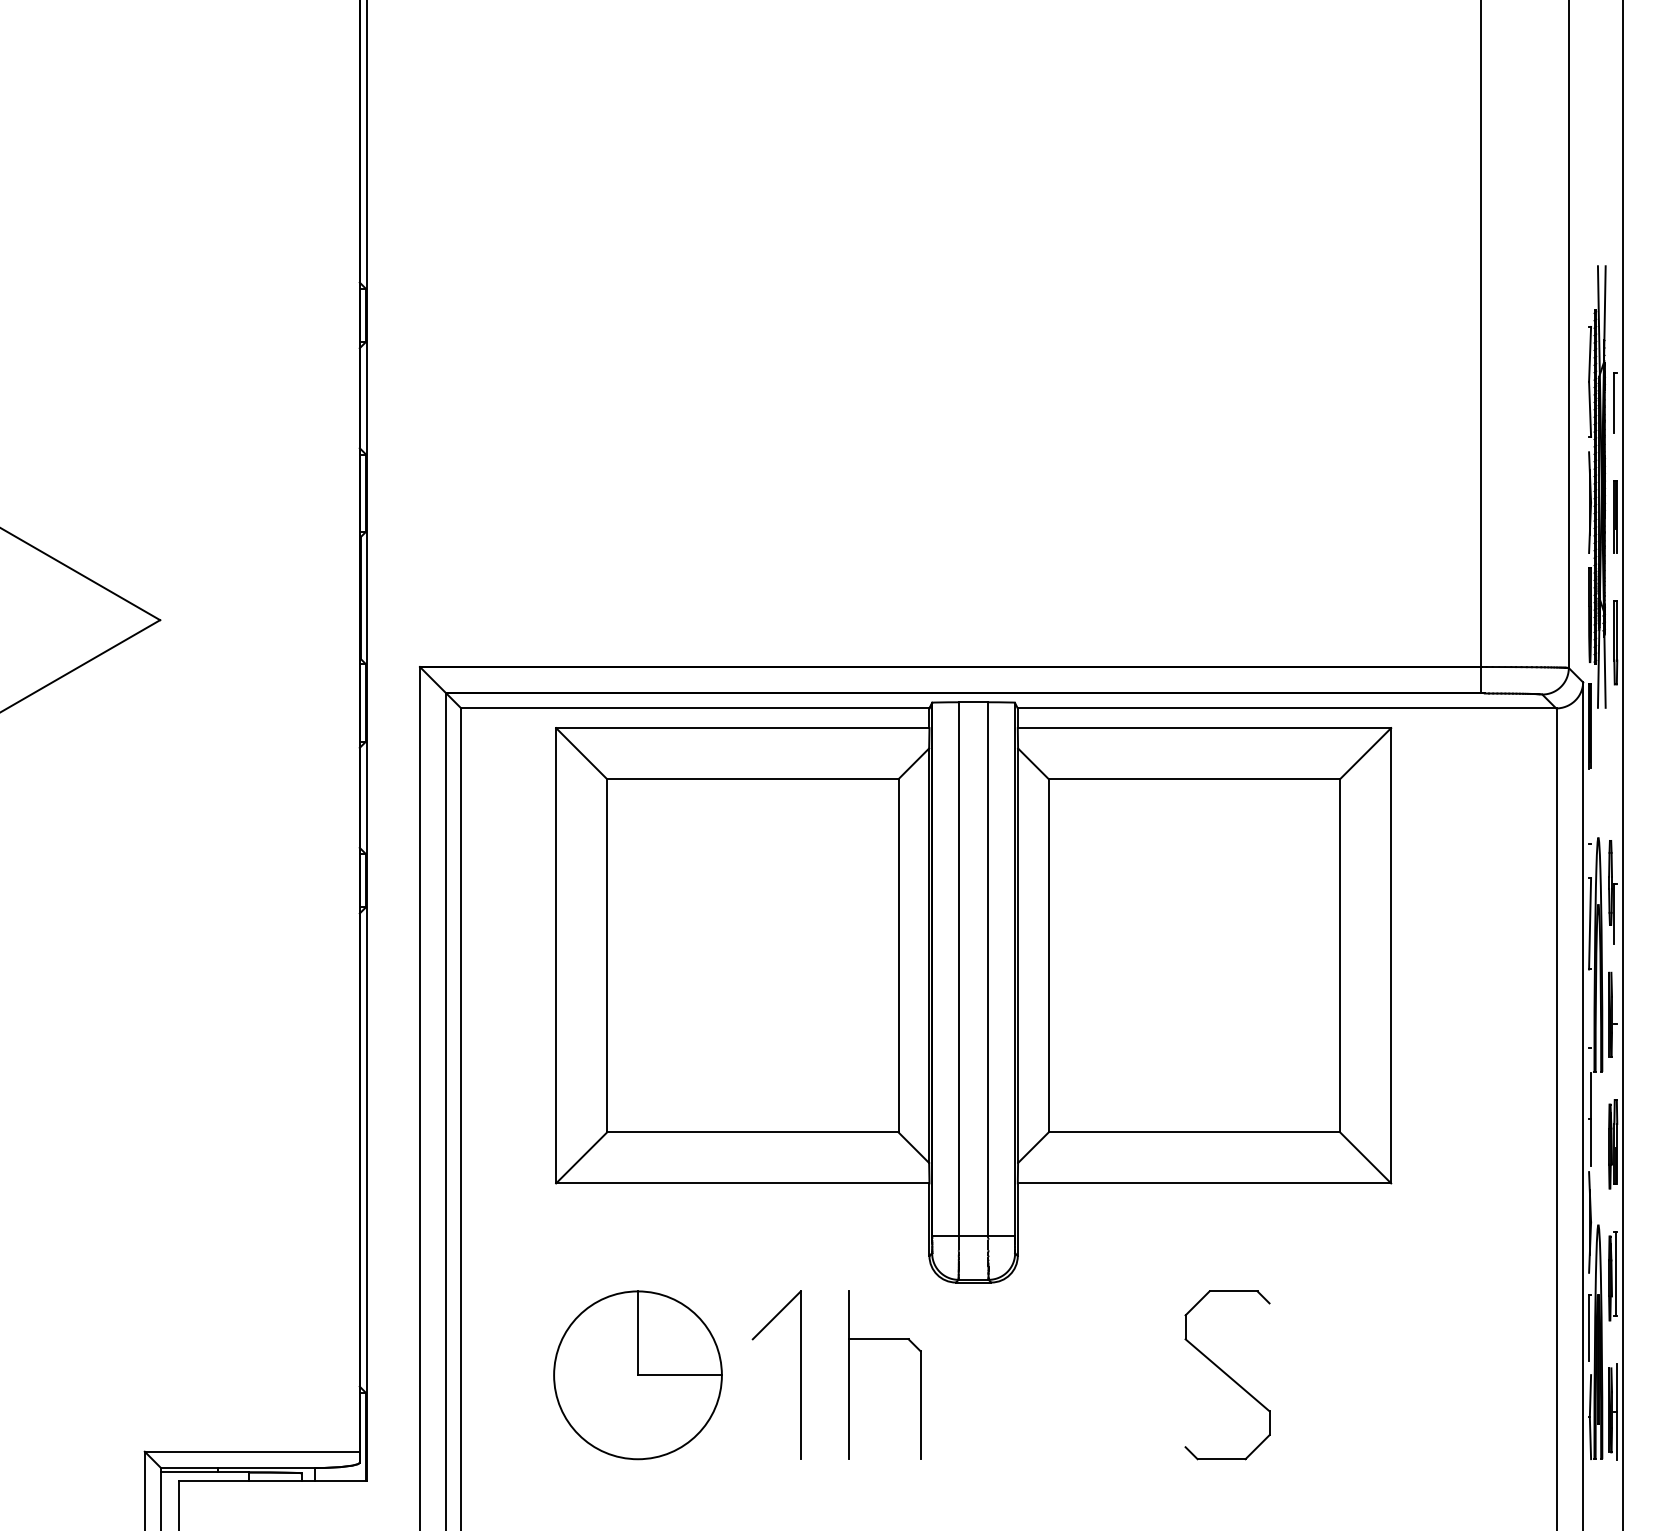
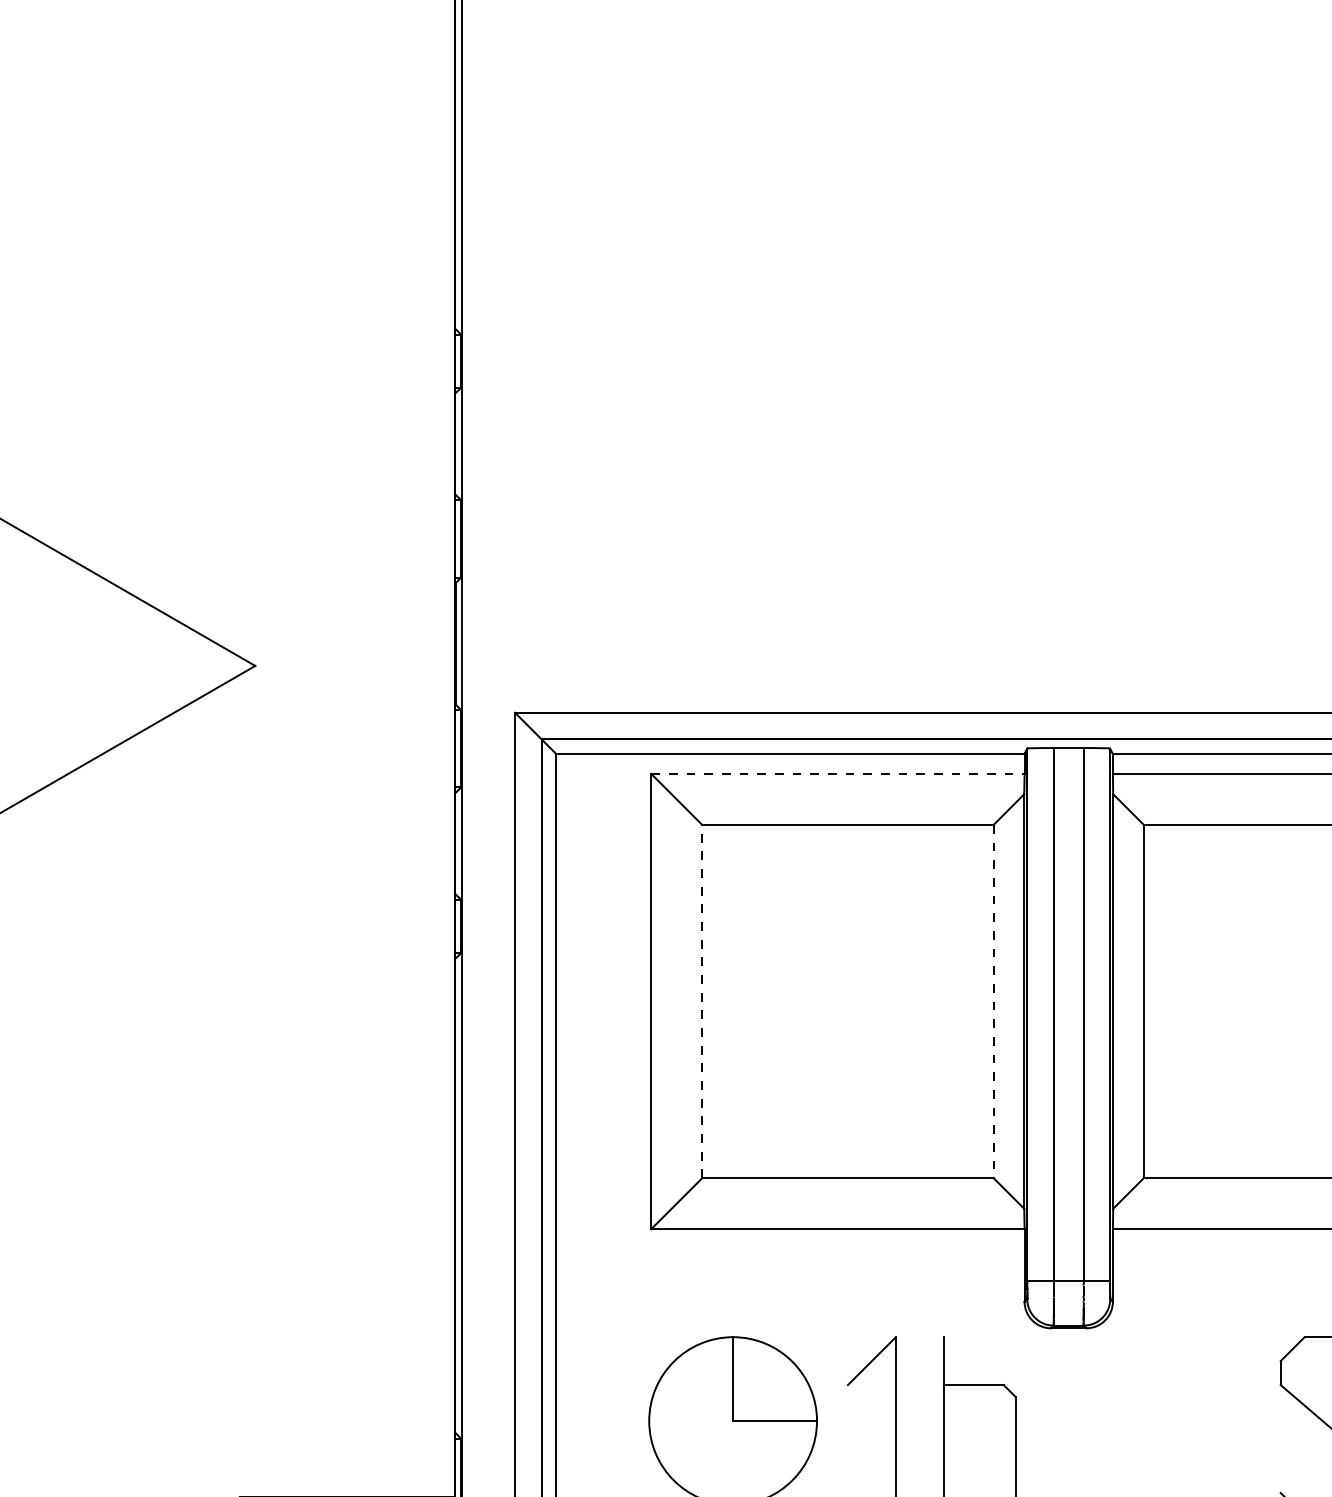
line: (742, 728) -> (837, 774), solid -> dashed
line: (607, 955) -> (702, 1001), solid -> dashed
line: (898, 955) -> (993, 1001), solid -> dashed

